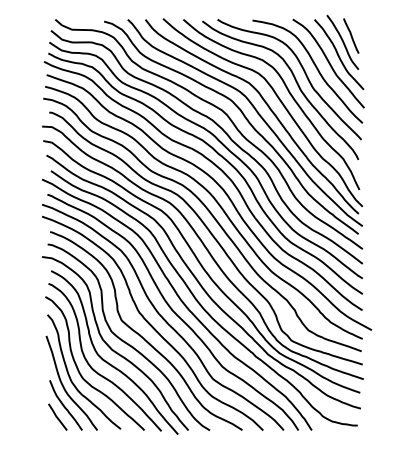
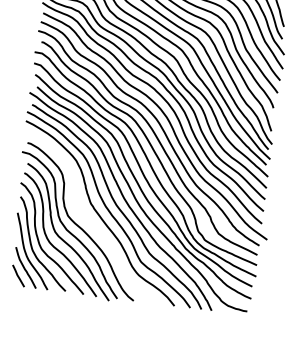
curve: (141, 335) -> (90, 221), removed

